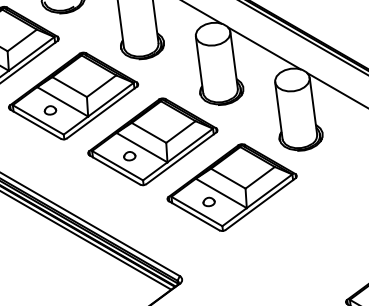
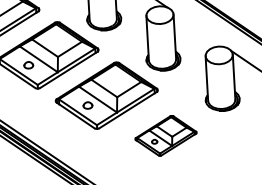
line: (264, 48) -> (199, 29), removed
part: (231, 187) -> (165, 135), size x0.6

